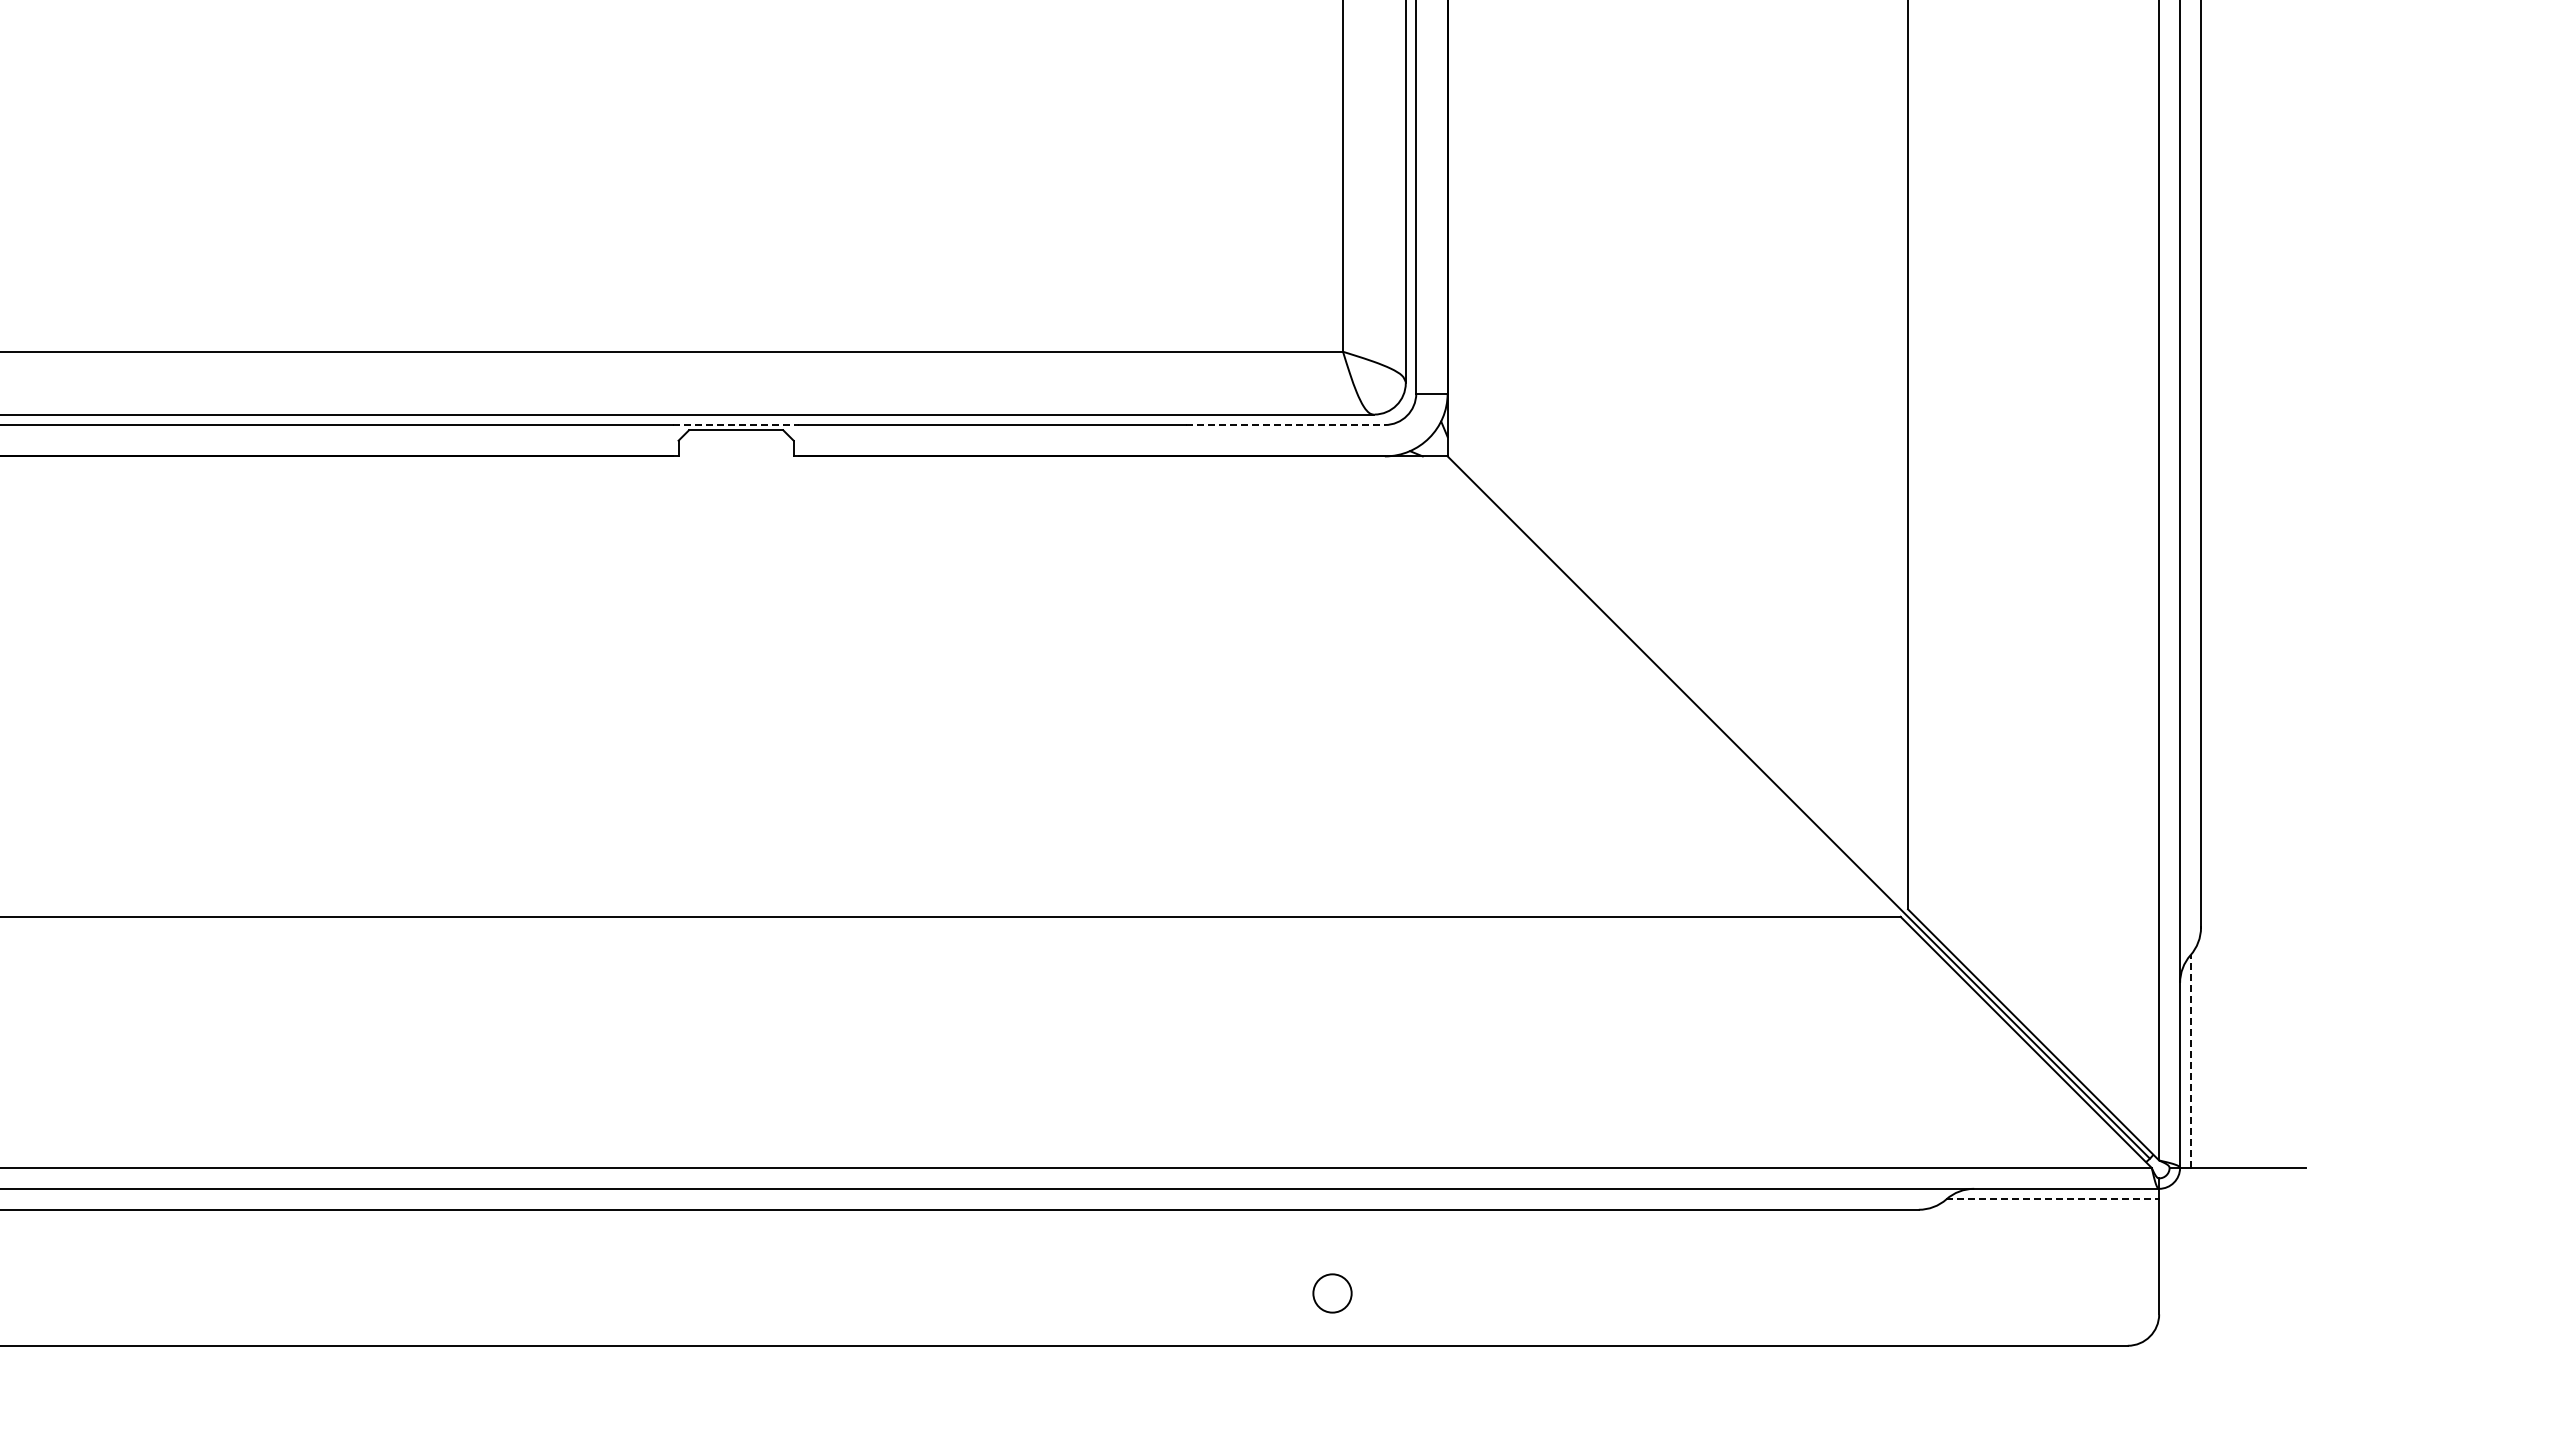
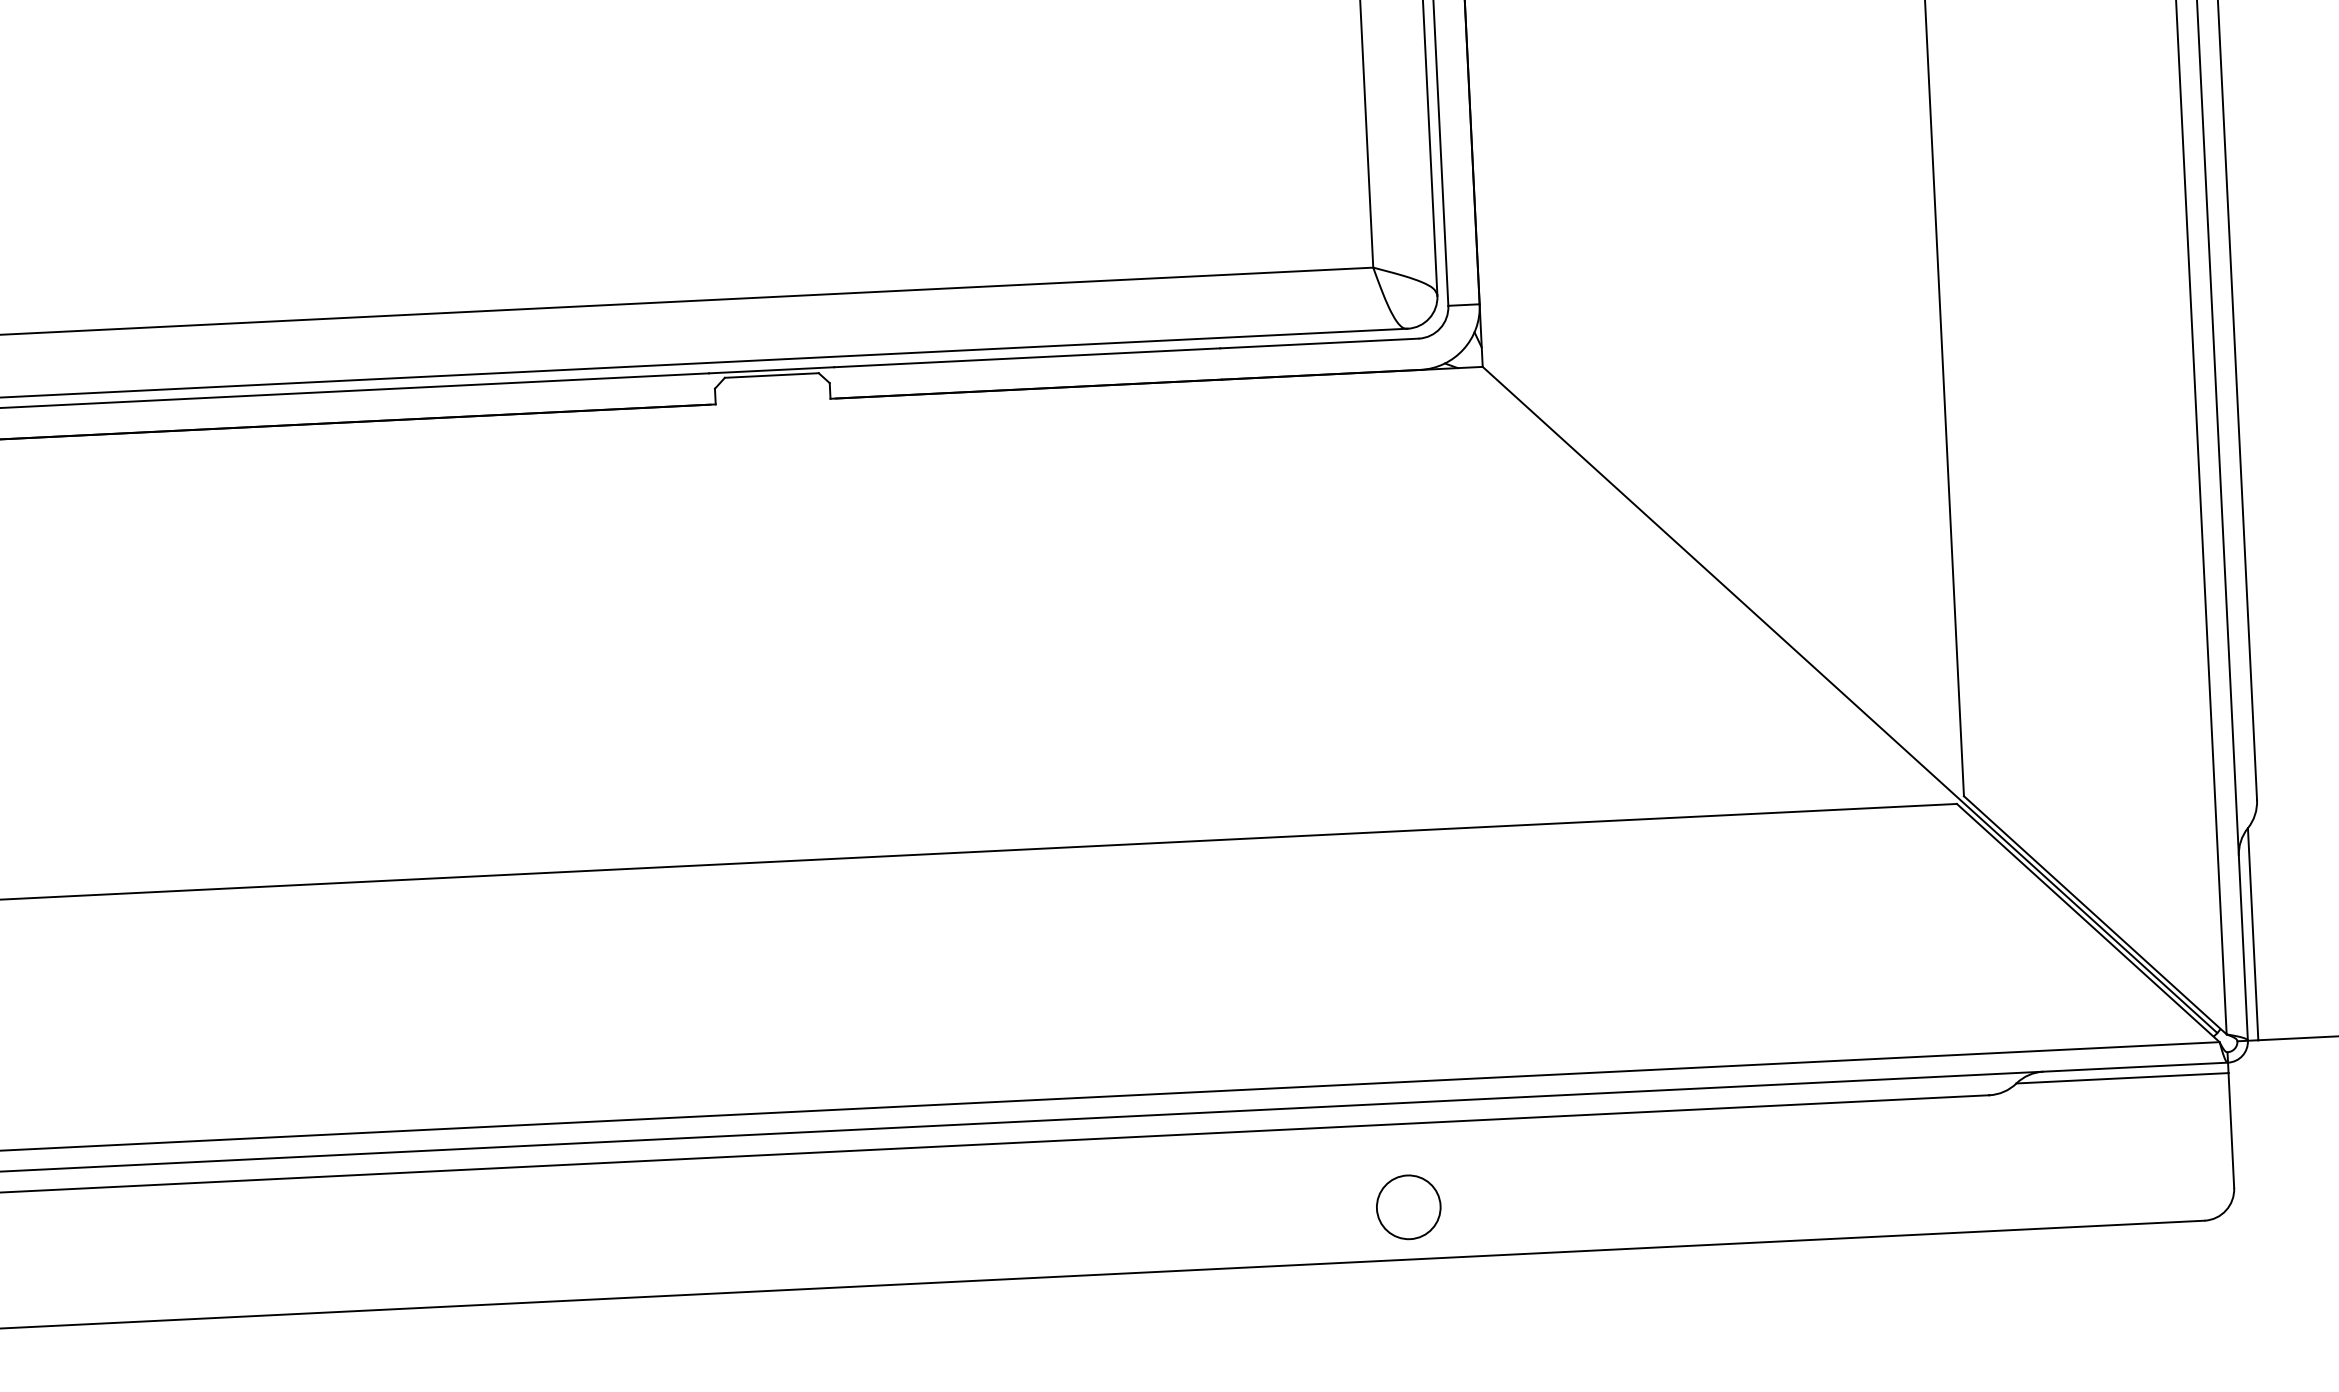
line: (736, 425) -> (771, 370), dashed -> solid
line: (1285, 425) -> (1319, 343), dashed -> solid
line: (2190, 1061) -> (2253, 934), dashed -> solid
line: (2053, 1199) -> (2123, 1078), dashed -> solid
circle: (1332, 1293) -> (1408, 1207), size x1.67

